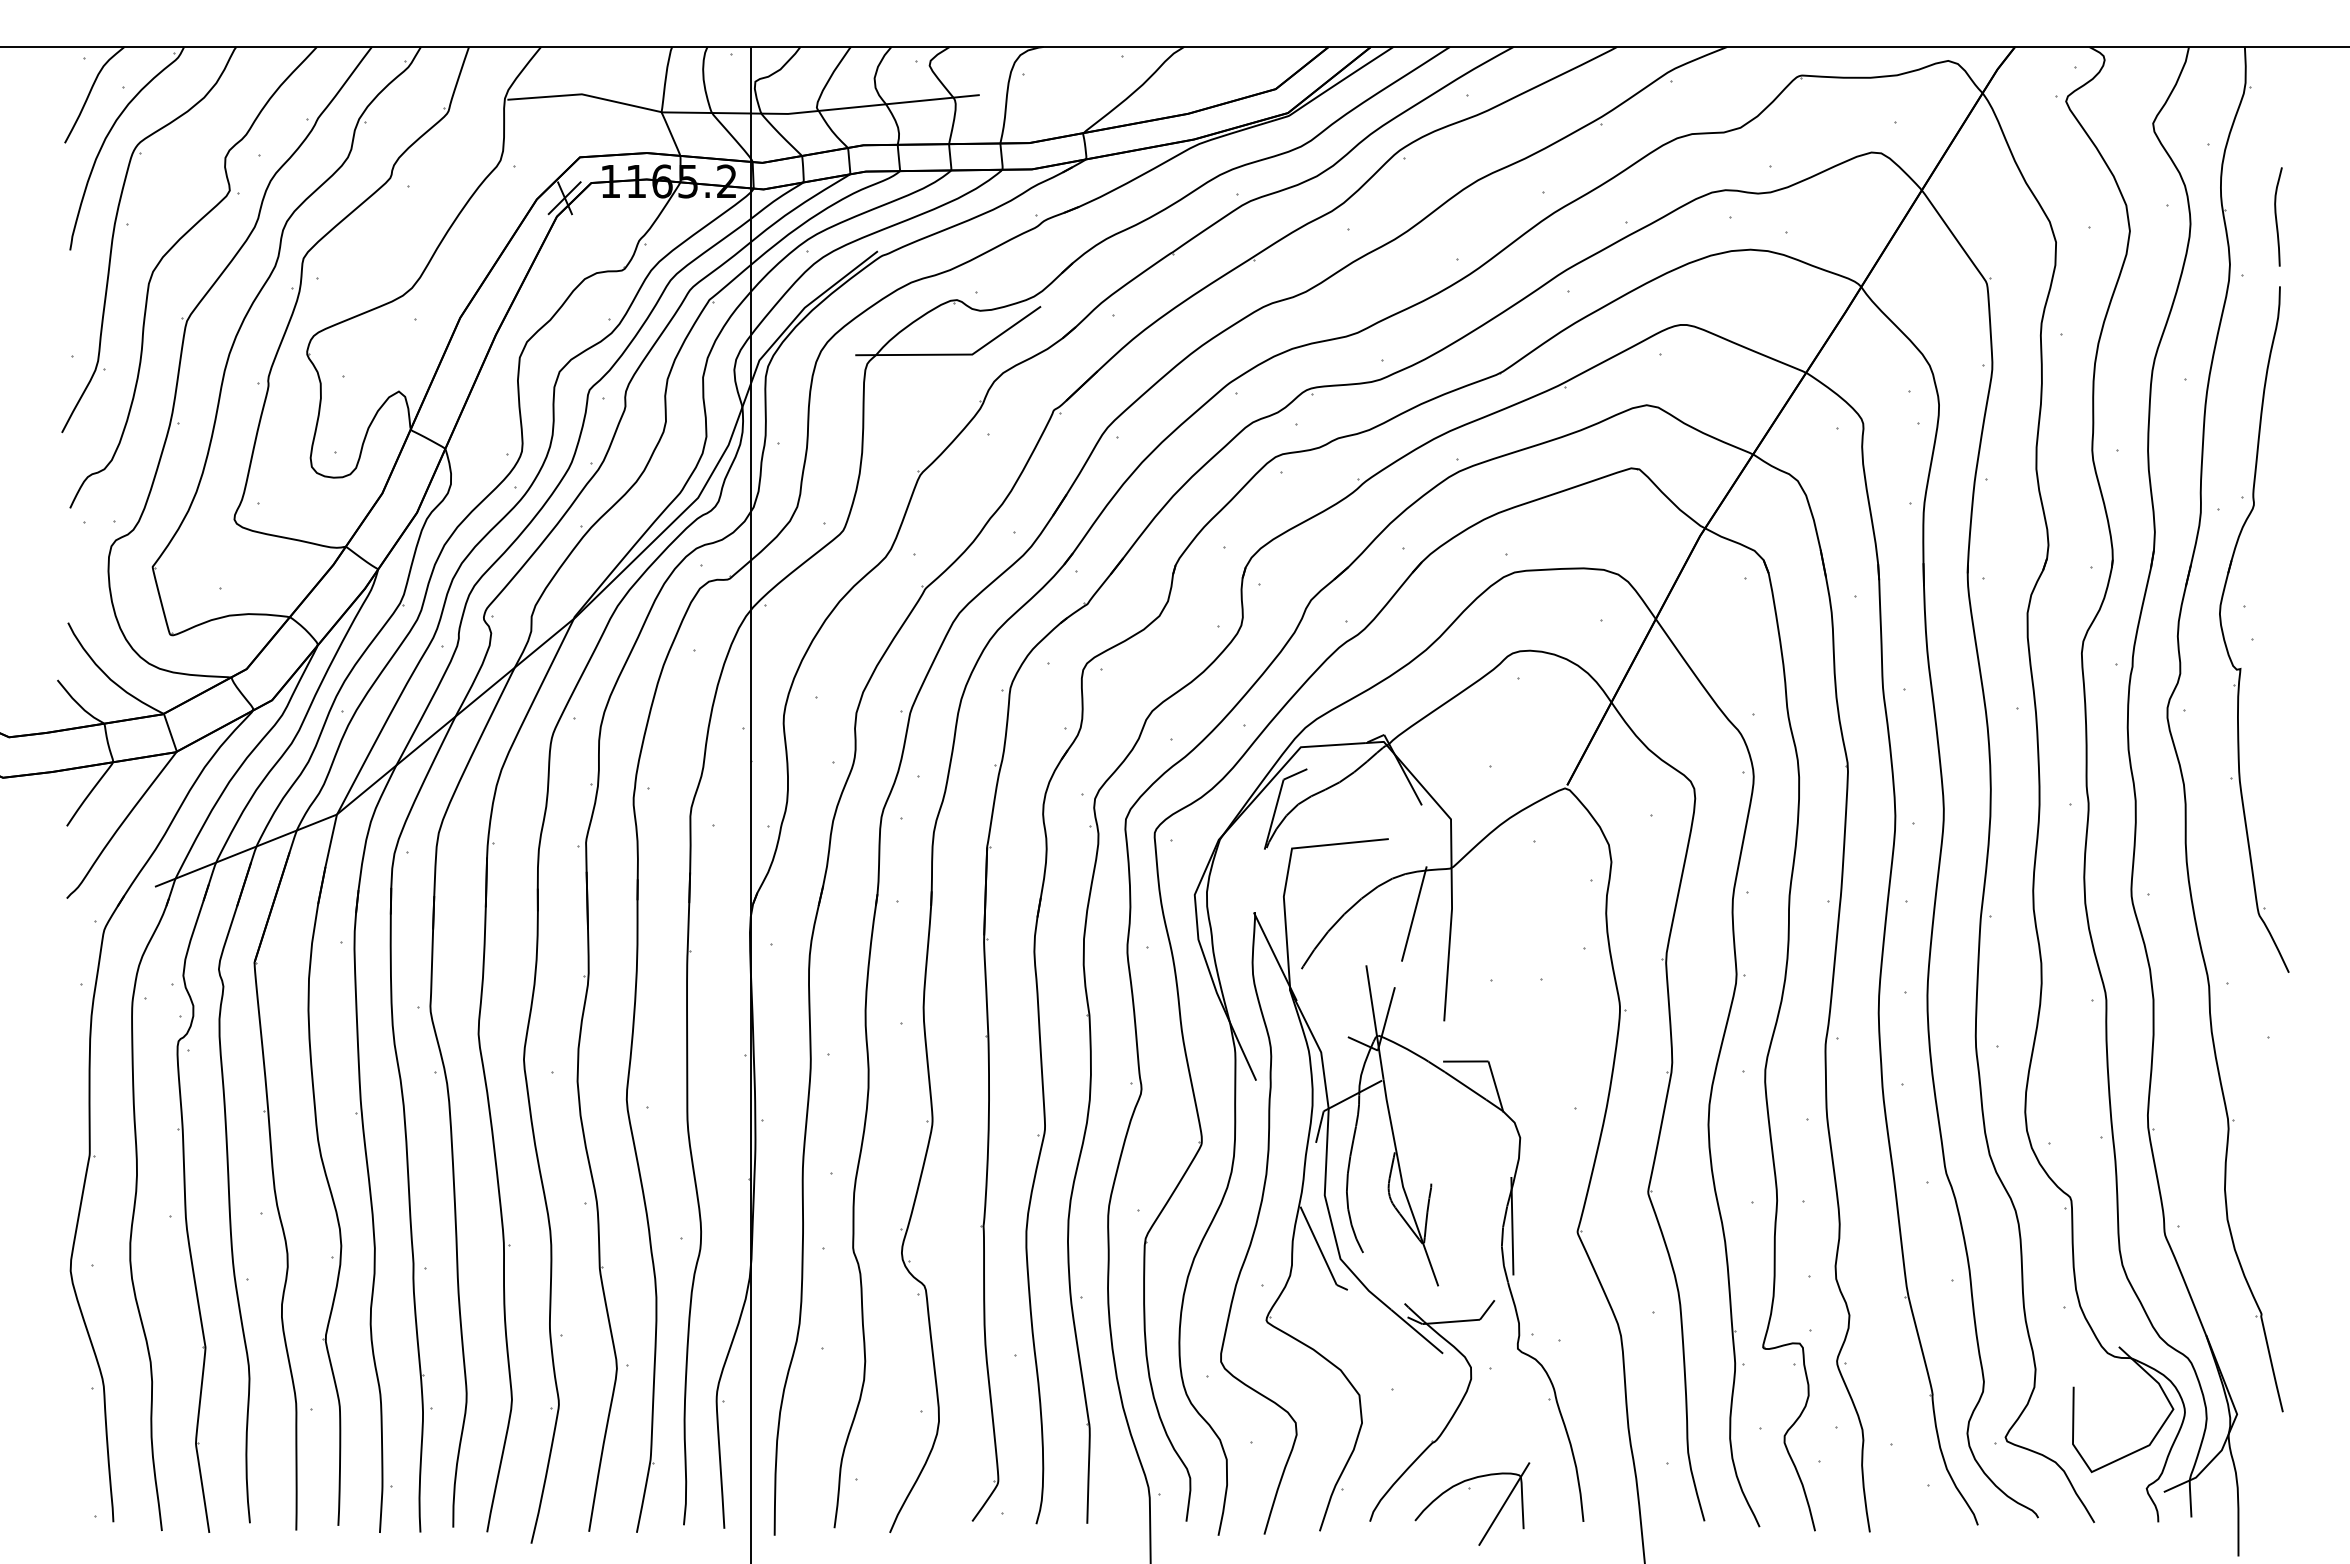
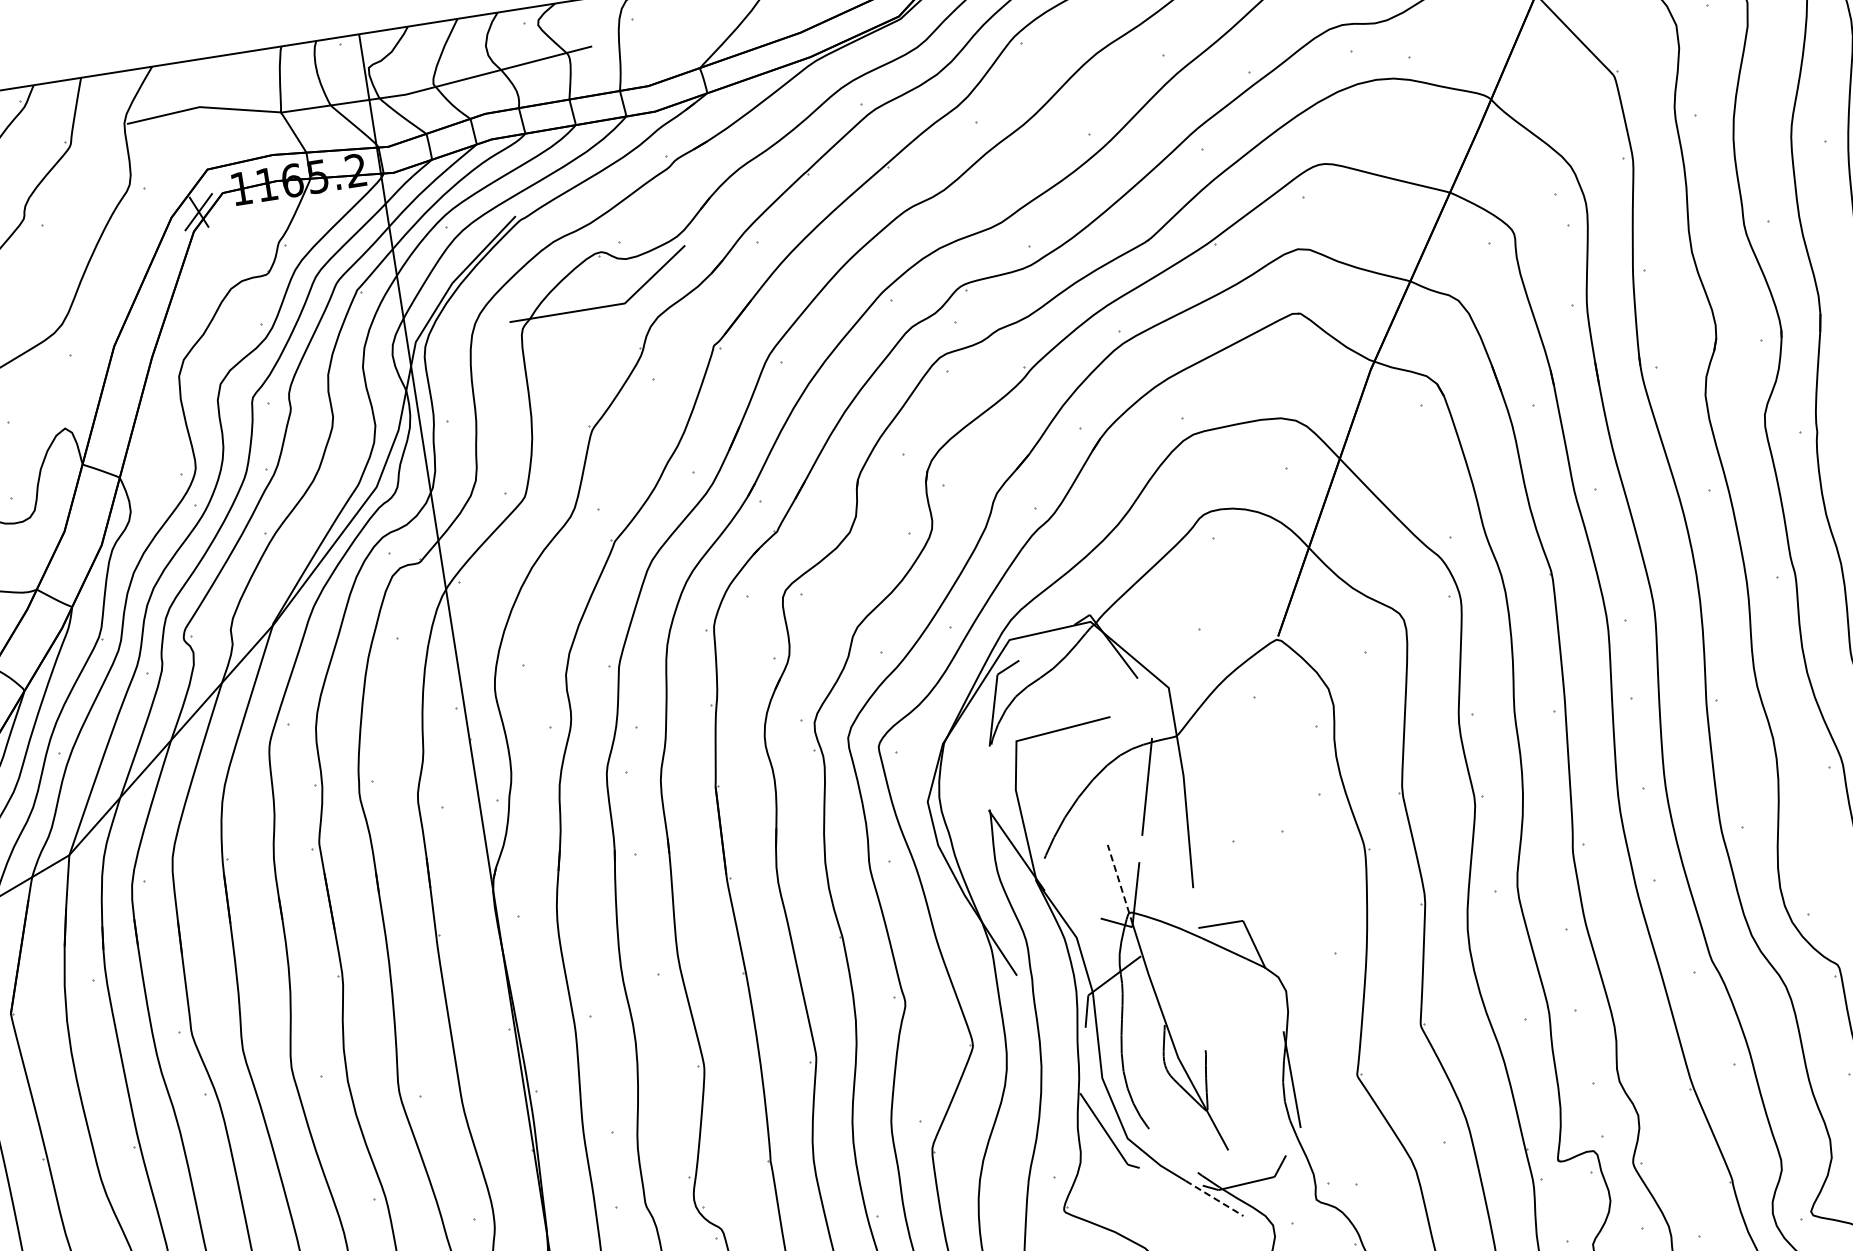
line: (1372, 1006) -> (1120, 884), solid -> dashed
line: (1417, 1331) -> (1214, 1198), solid -> dashed

